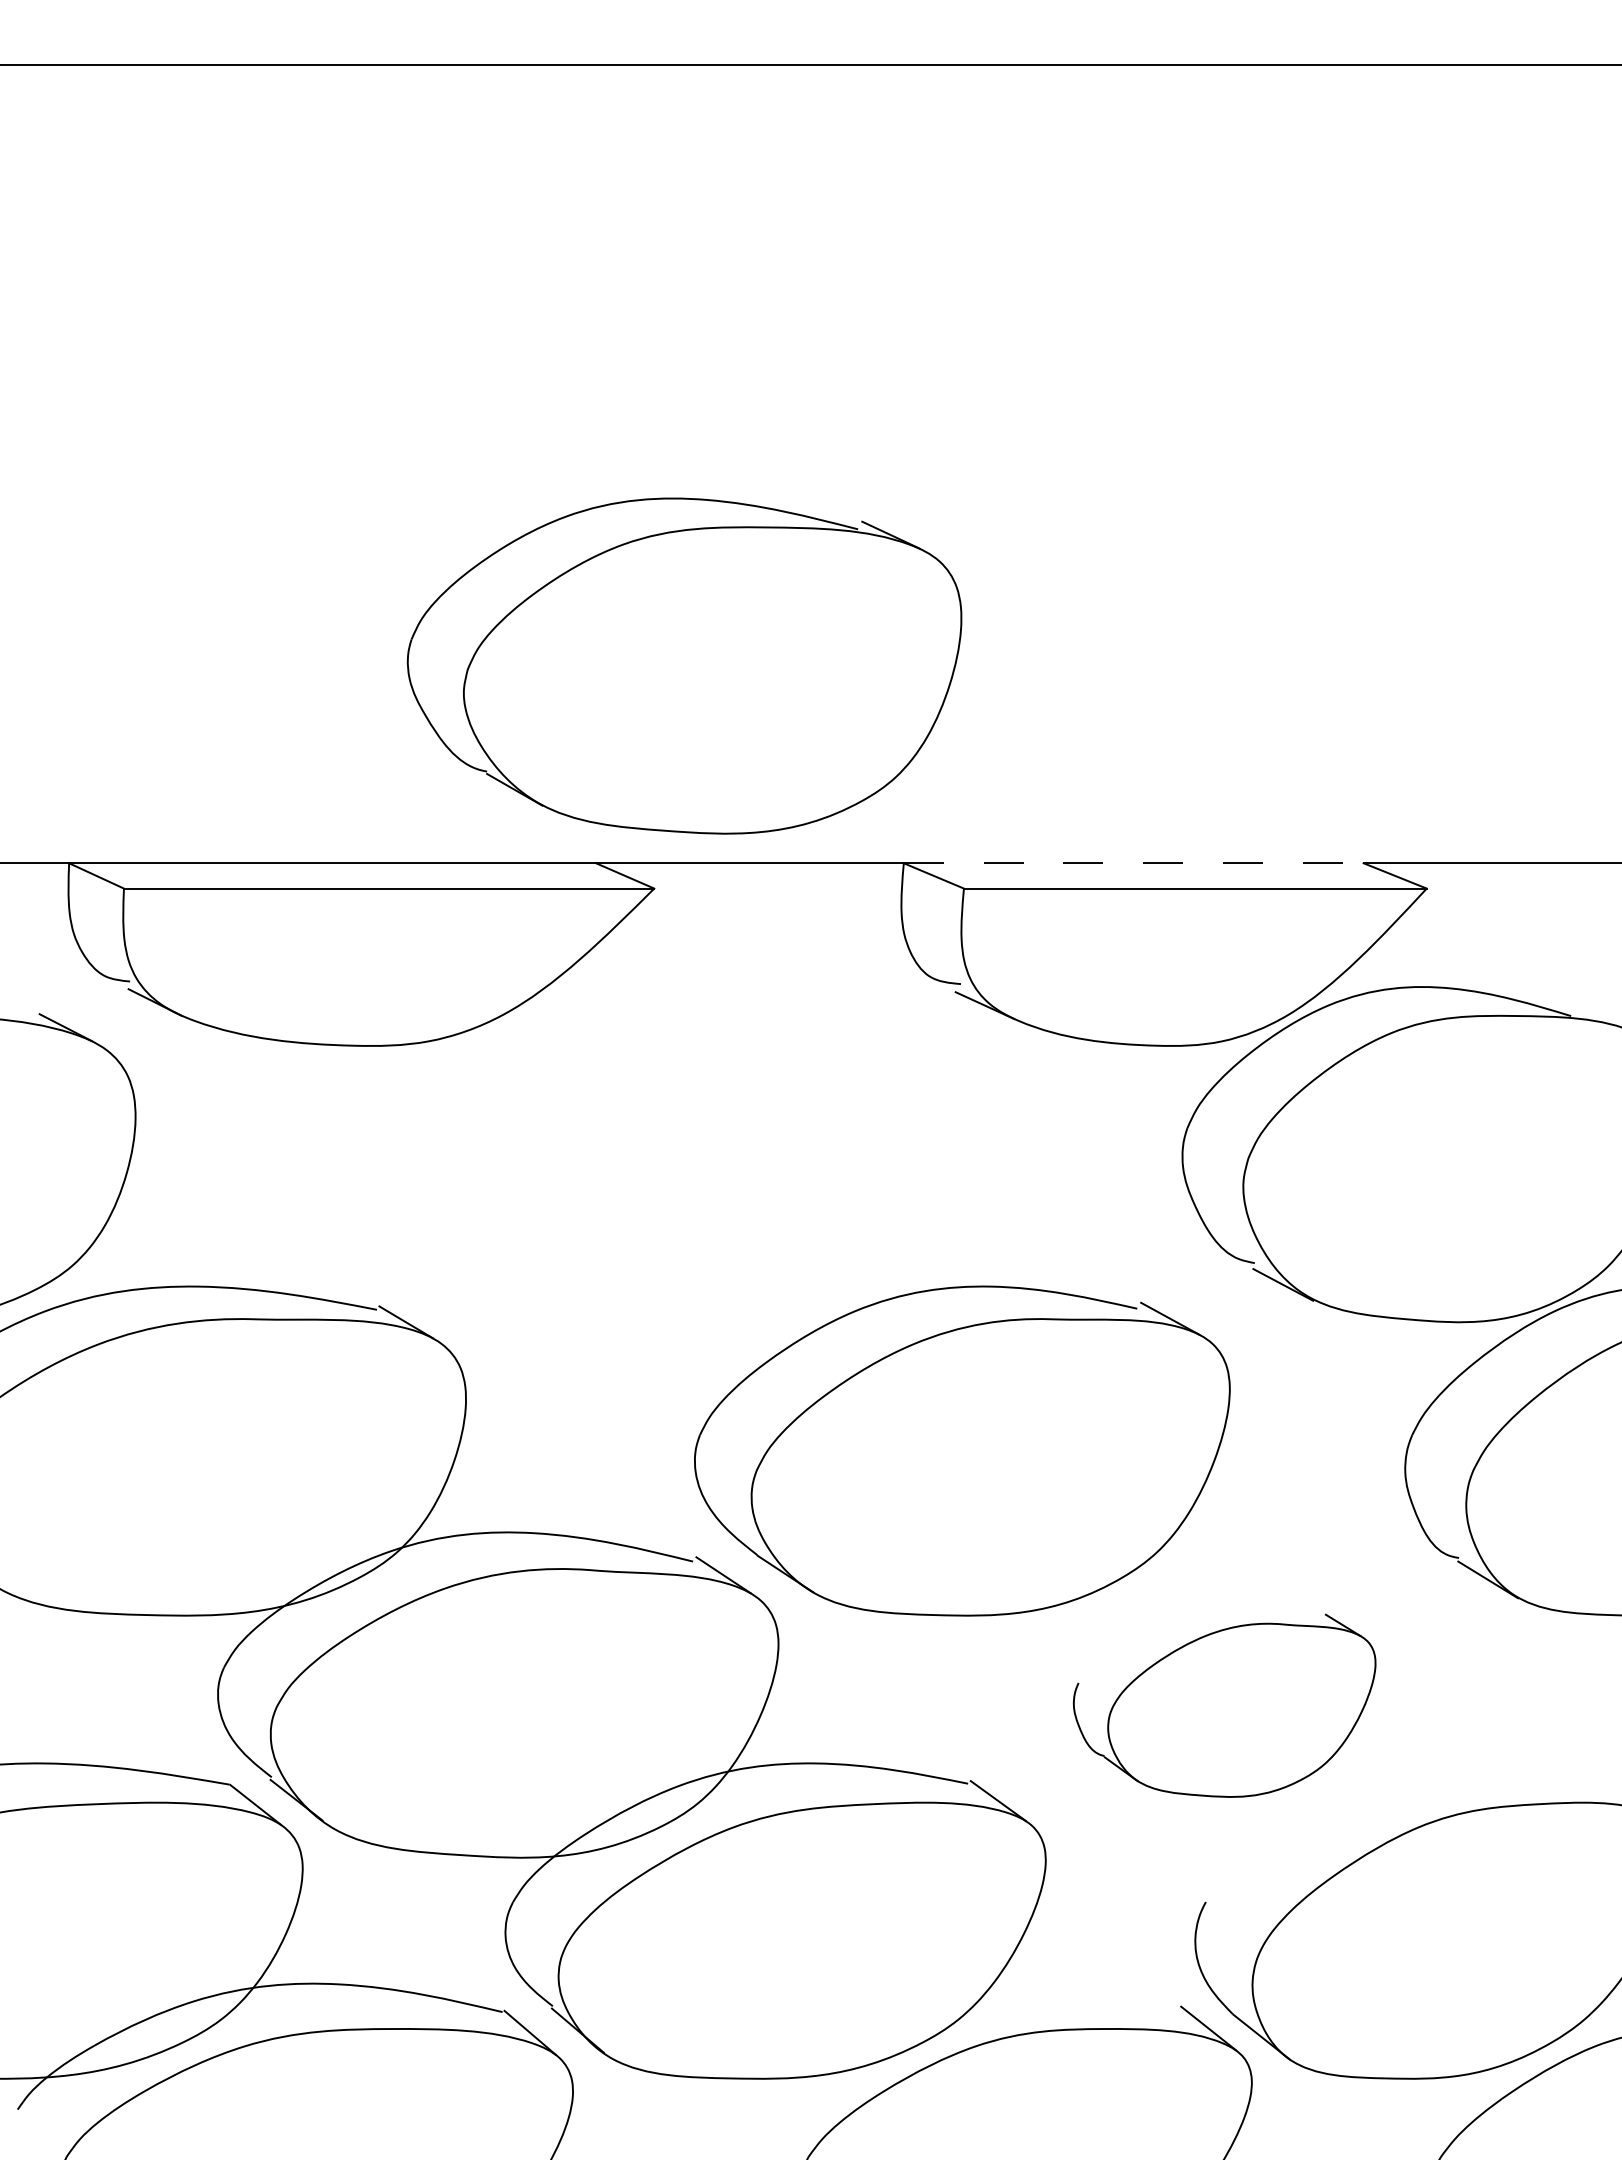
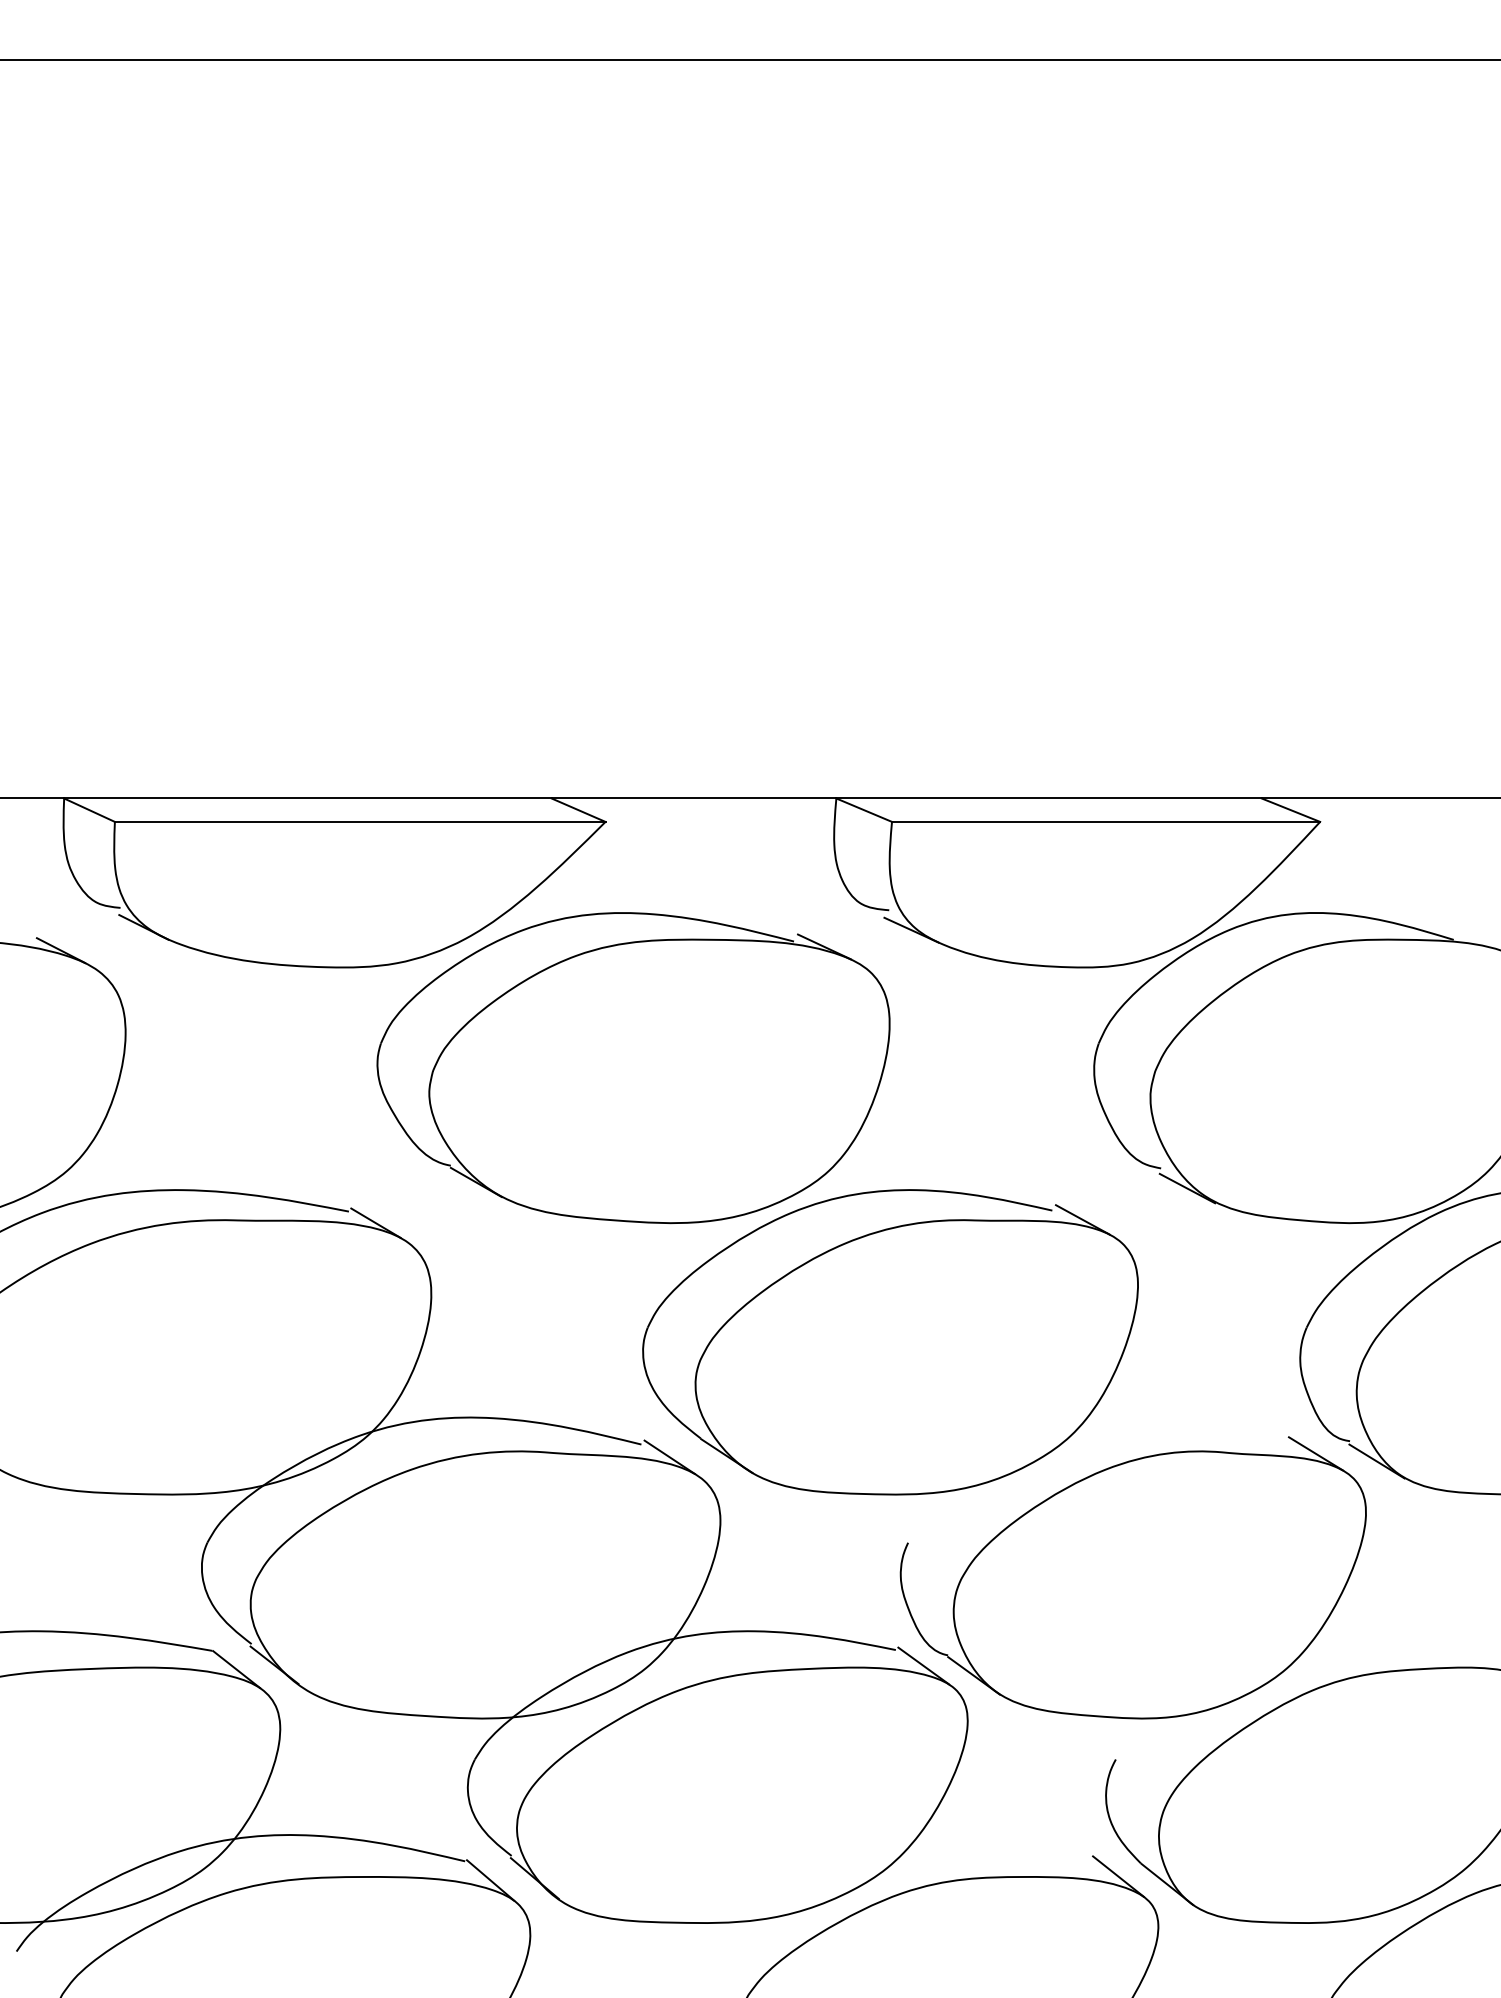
part: (684, 666) -> (633, 1068), moved
line: (1134, 863) -> (1049, 798), dashed -> solid
part: (1223, 1705) -> (1132, 1577), size x1.67

